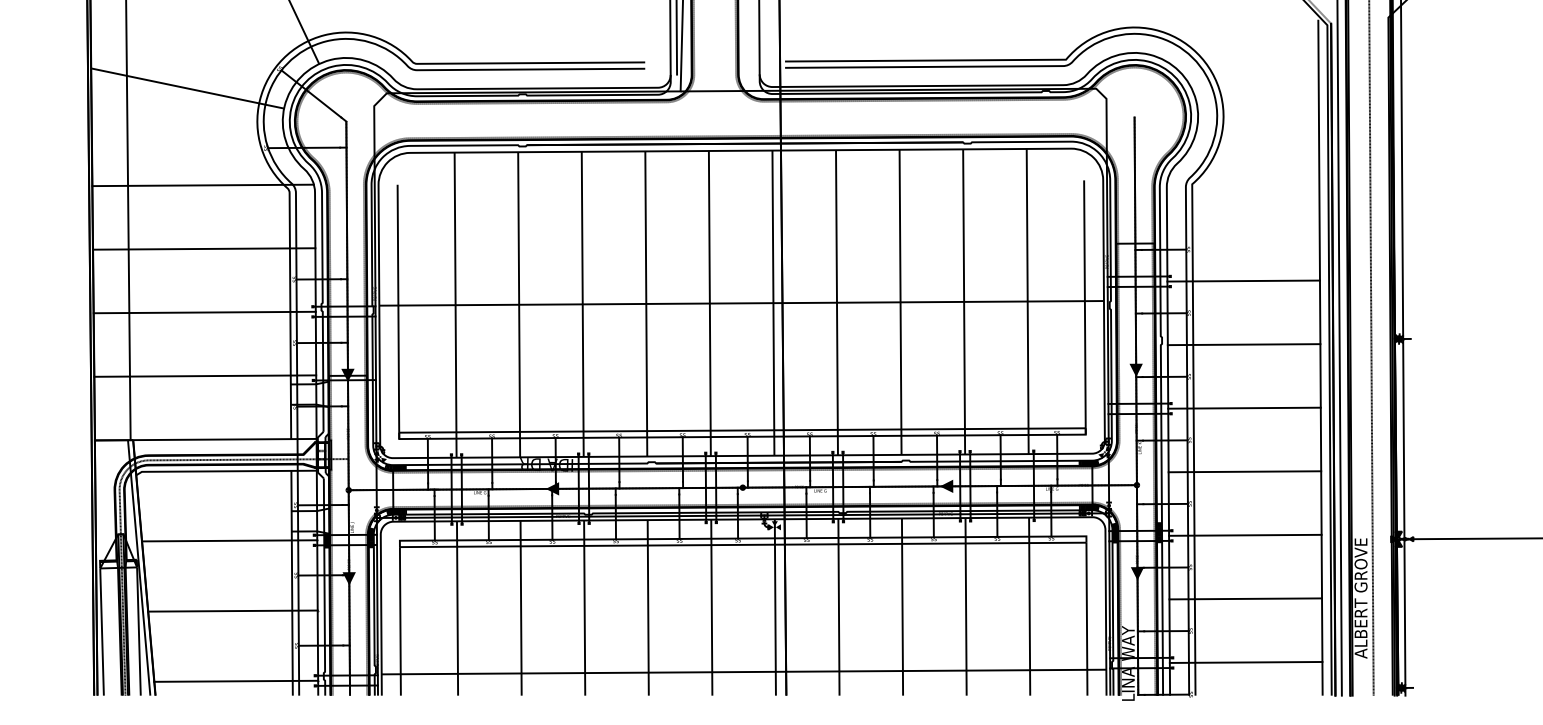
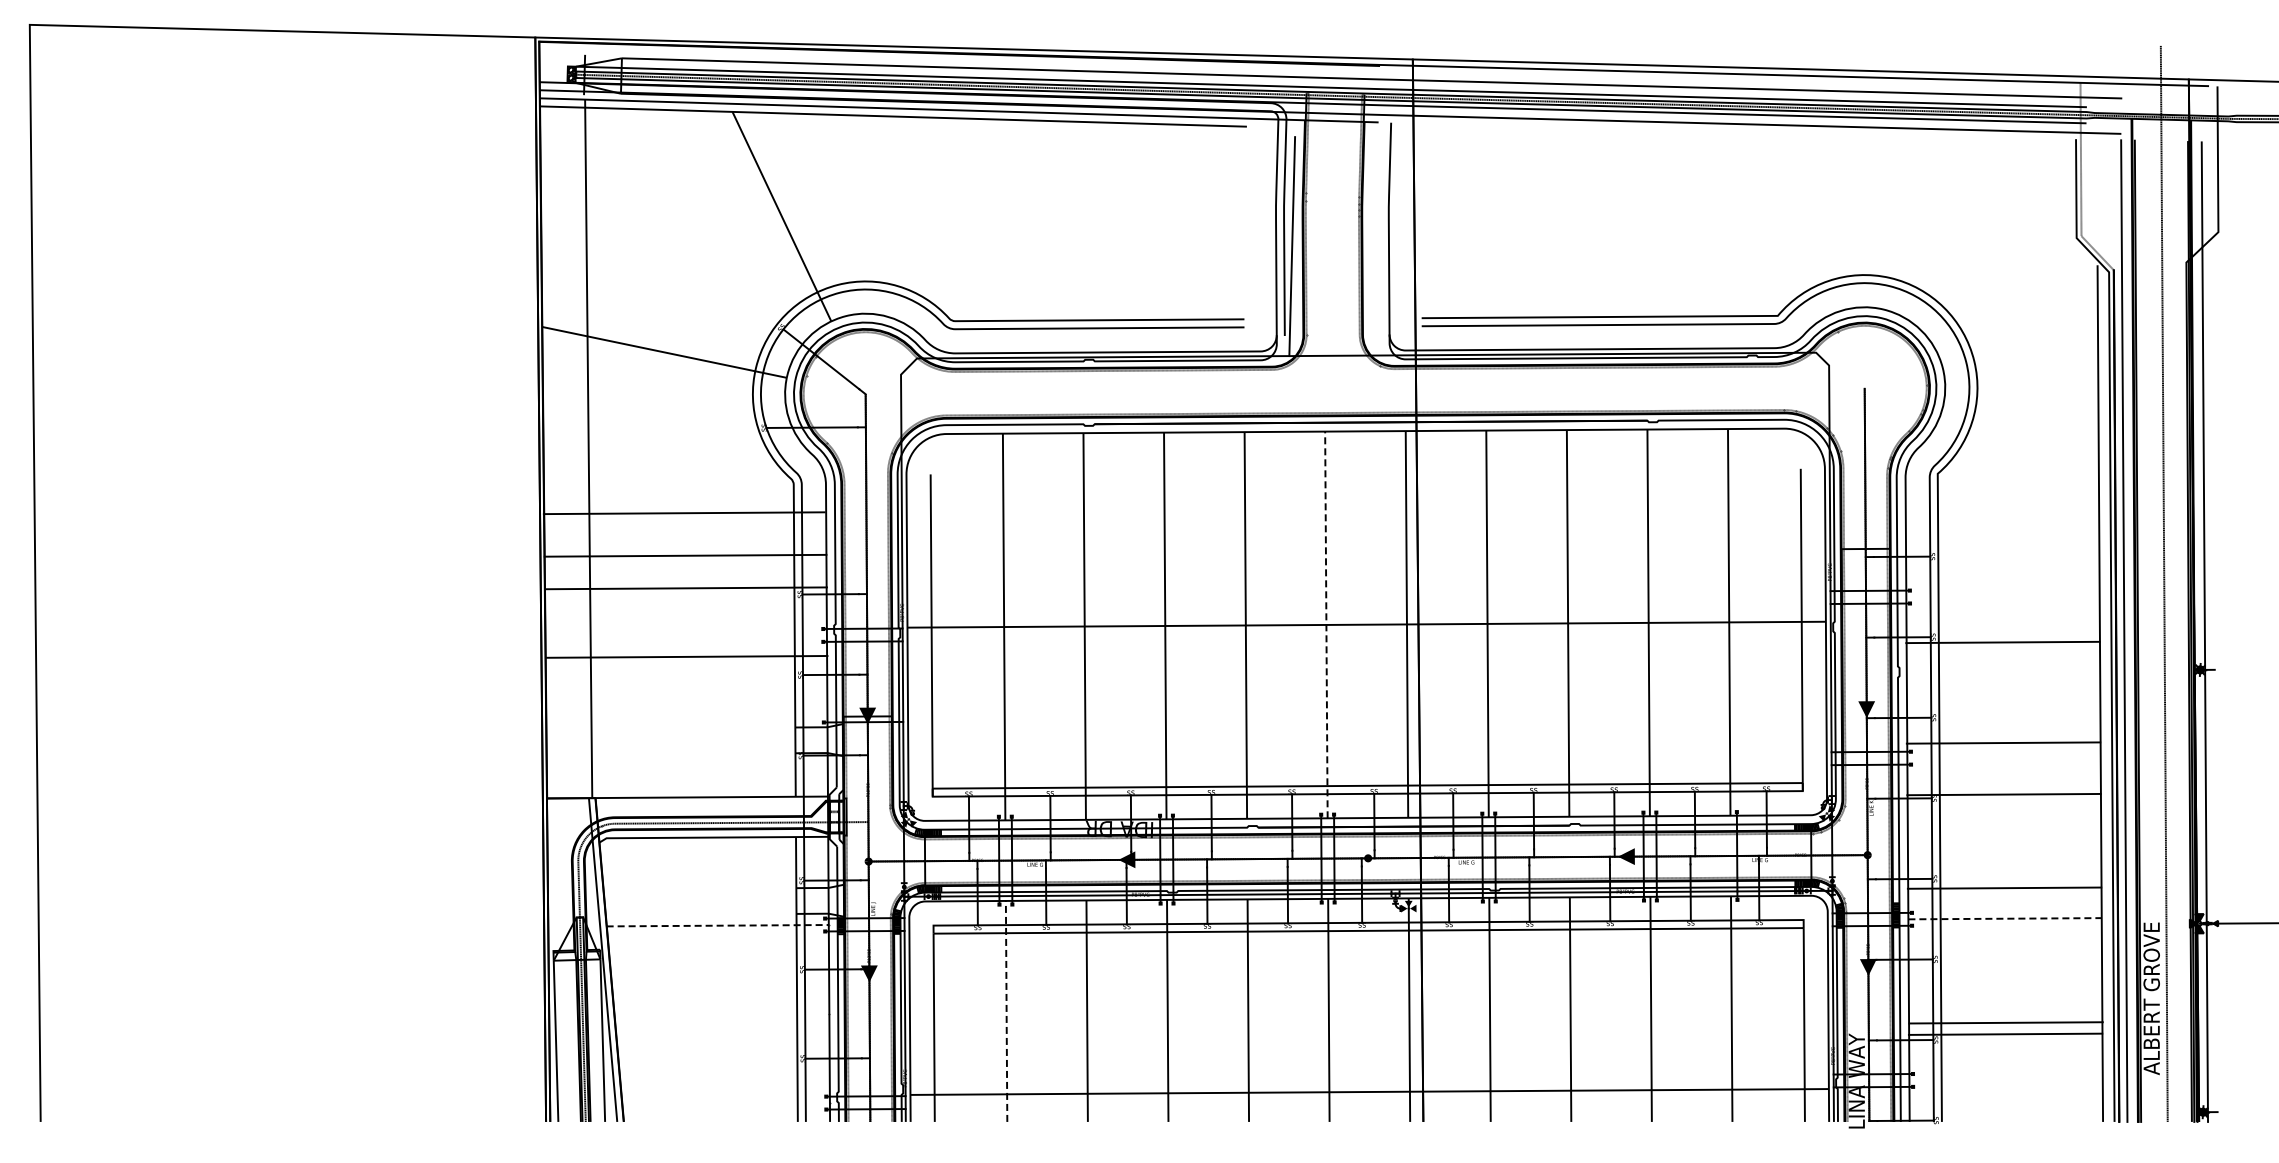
line: (202, 185) -> (683, 513), moved
line: (1243, 281) -> (2002, 642), moved
line: (709, 303) -> (1326, 624), solid -> dashed
line: (204, 312) -> (685, 588), moved
line: (1244, 344) -> (2003, 742), moved
line: (204, 375) -> (686, 656), moved
line: (1244, 408) -> (2003, 794), moved
line: (1244, 471) -> (2004, 887), moved
line: (1245, 535) -> (2005, 918), solid -> dashed
line: (230, 540) -> (718, 925), solid -> dashed
line: (1245, 598) -> (2005, 1033), moved
line: (457, 607) -> (1006, 1010), solid -> dashed
line: (232, 610) -> (721, 1014), removed
line: (1245, 662) -> (2005, 1022), moved
line: (235, 681) -> (725, 1103), removed

